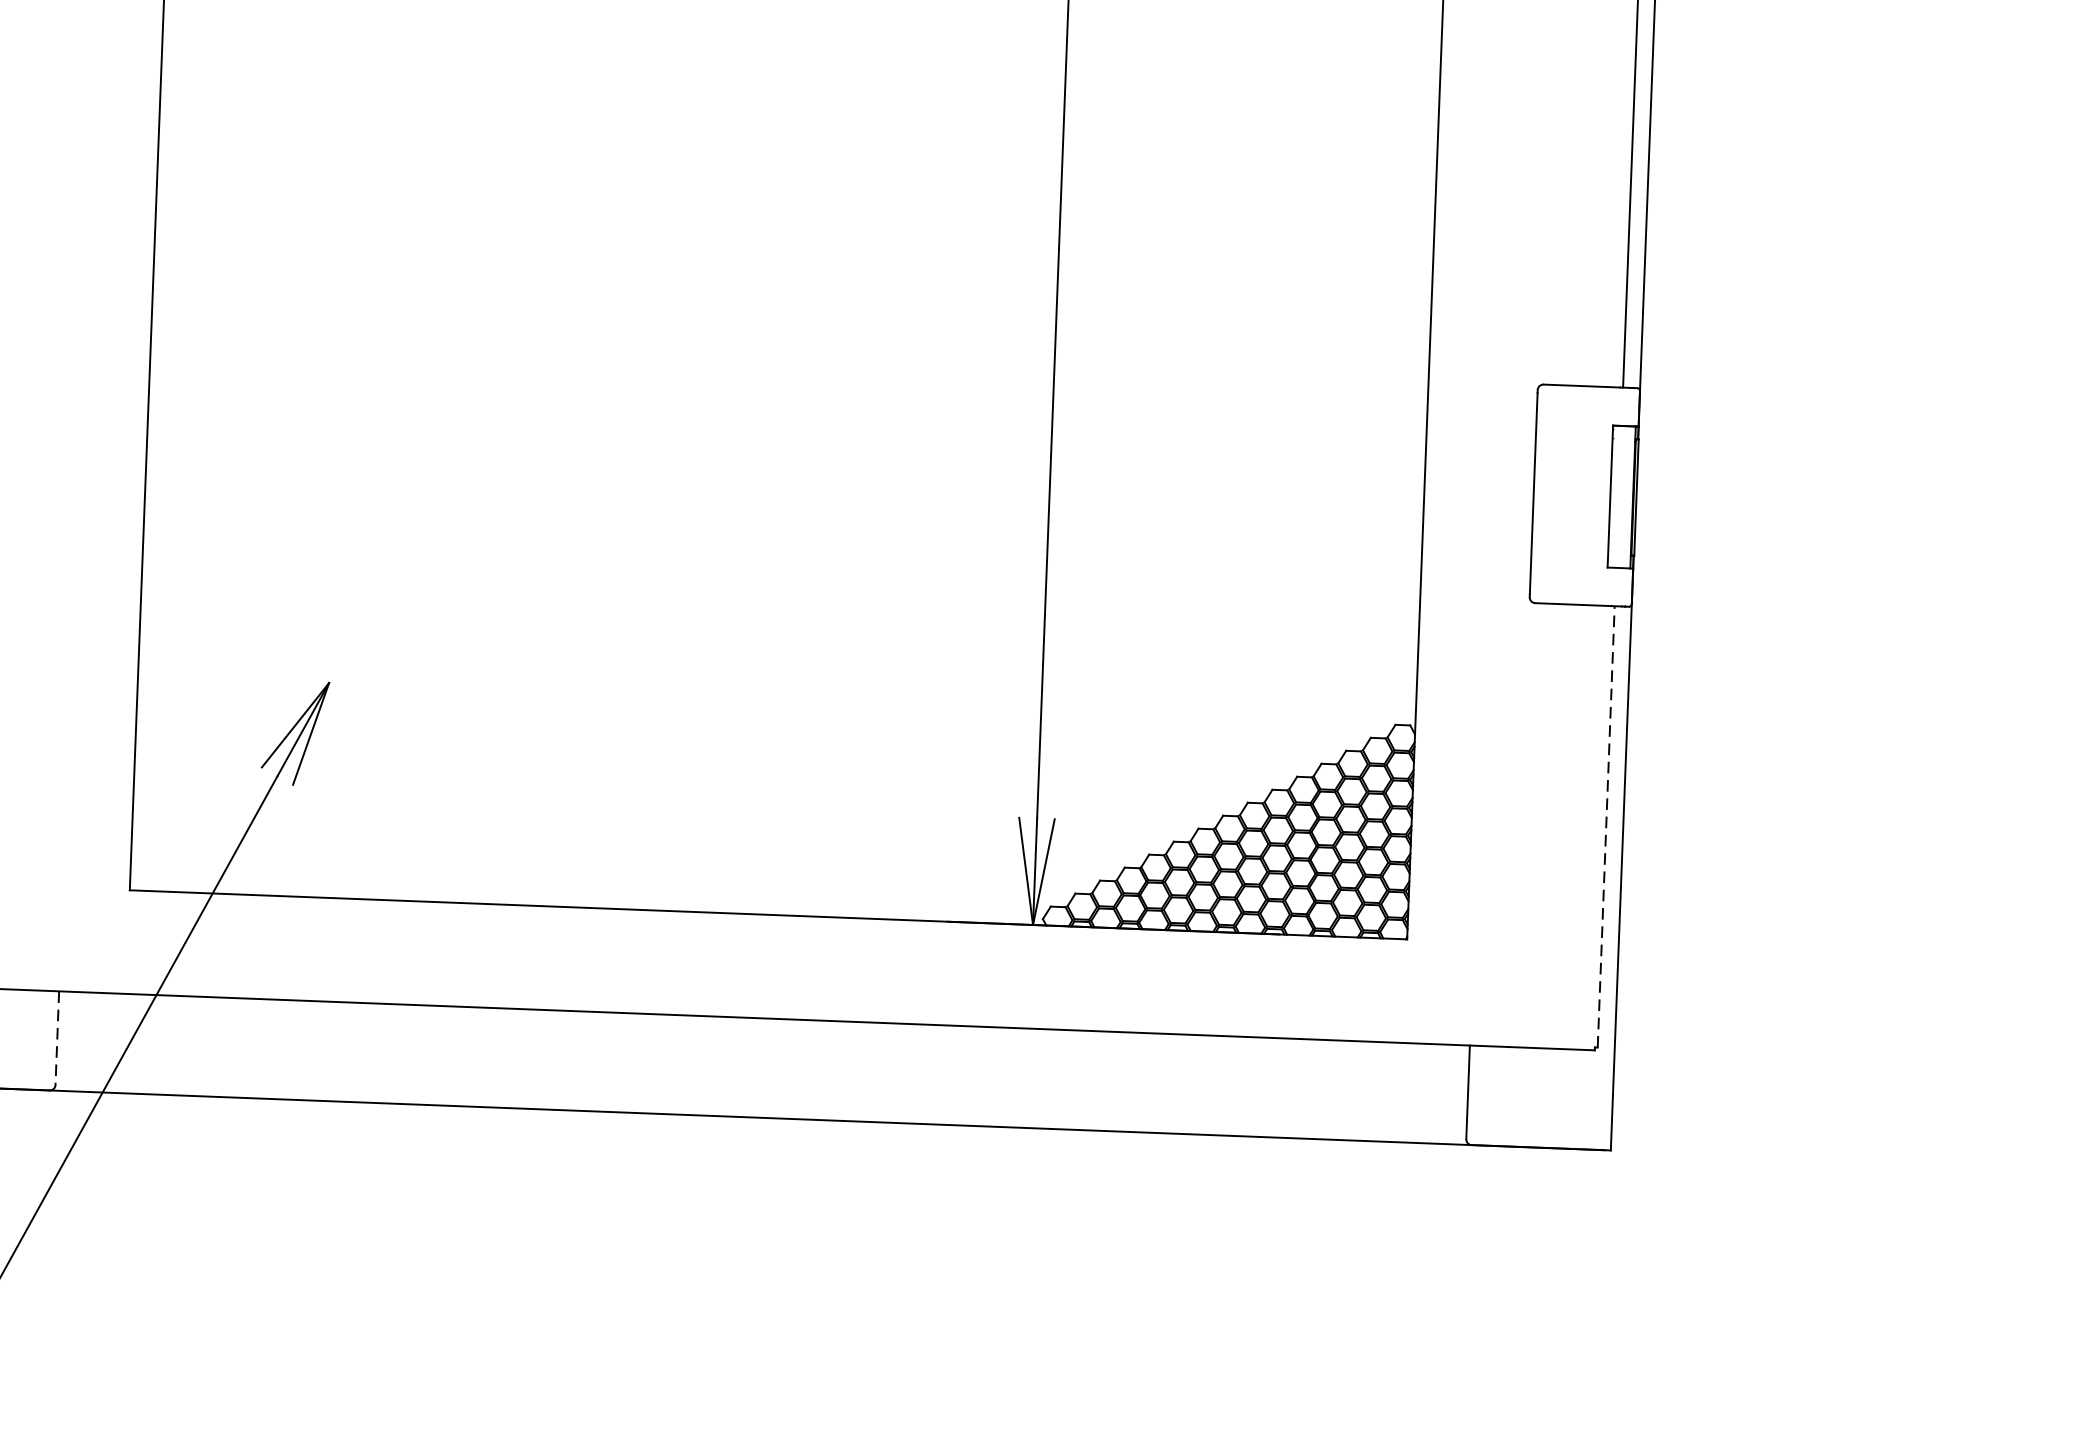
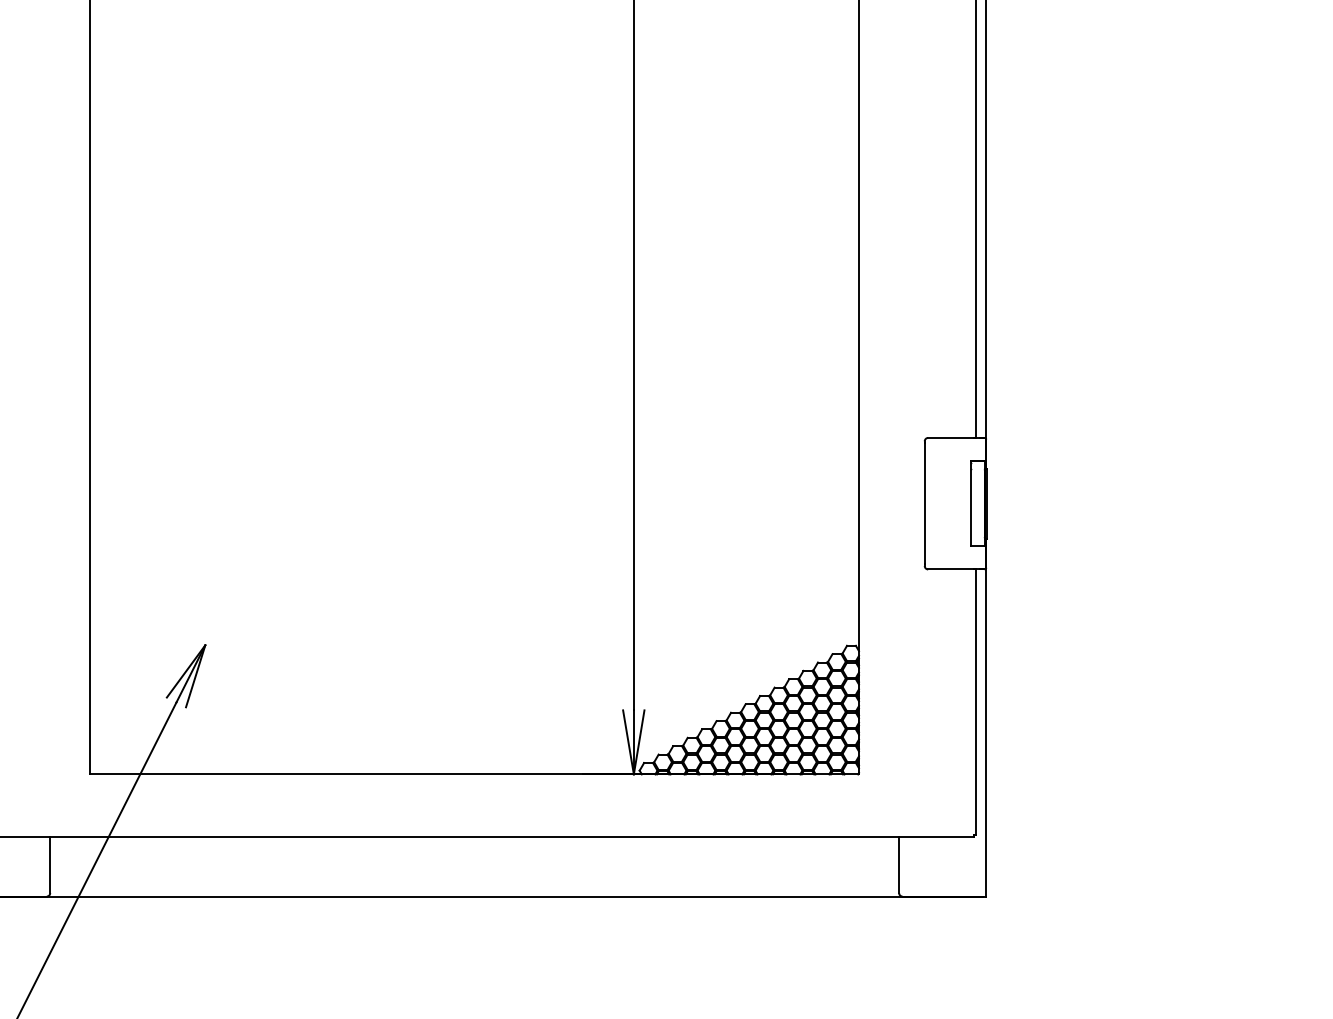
line: (1605, 827) -> (975, 702), dashed -> solid
line: (57, 1039) -> (50, 865), dashed -> solid

